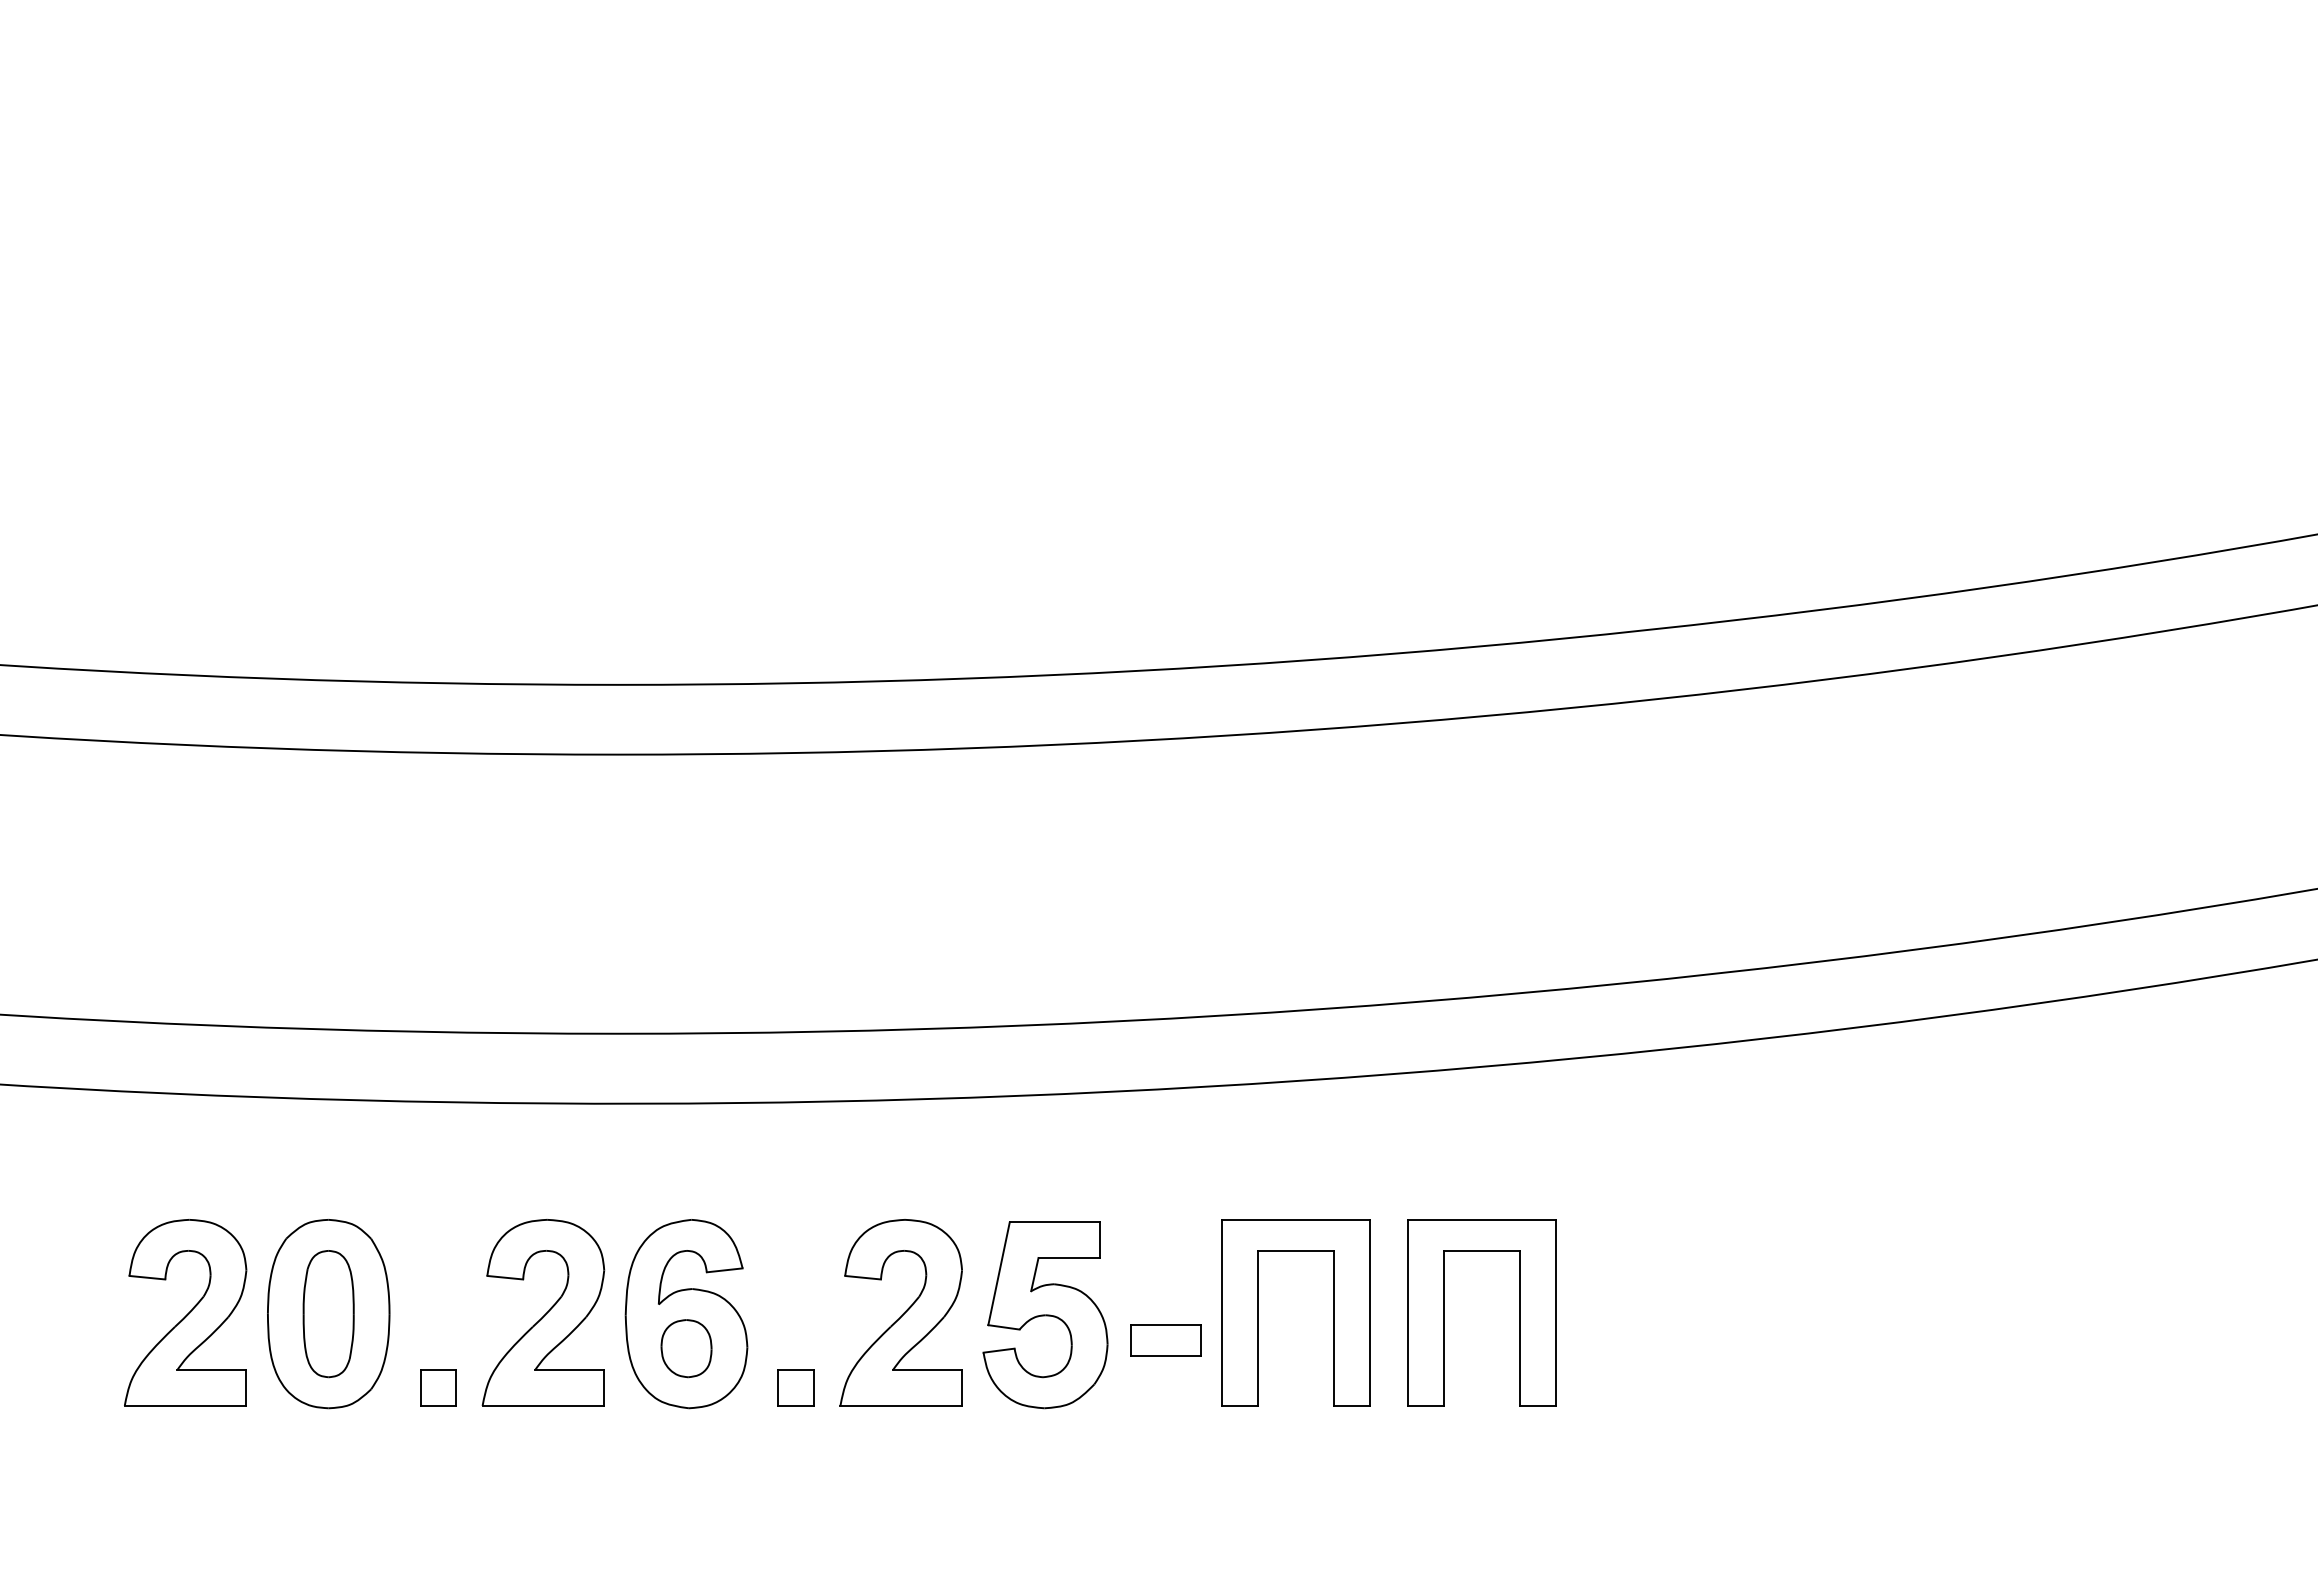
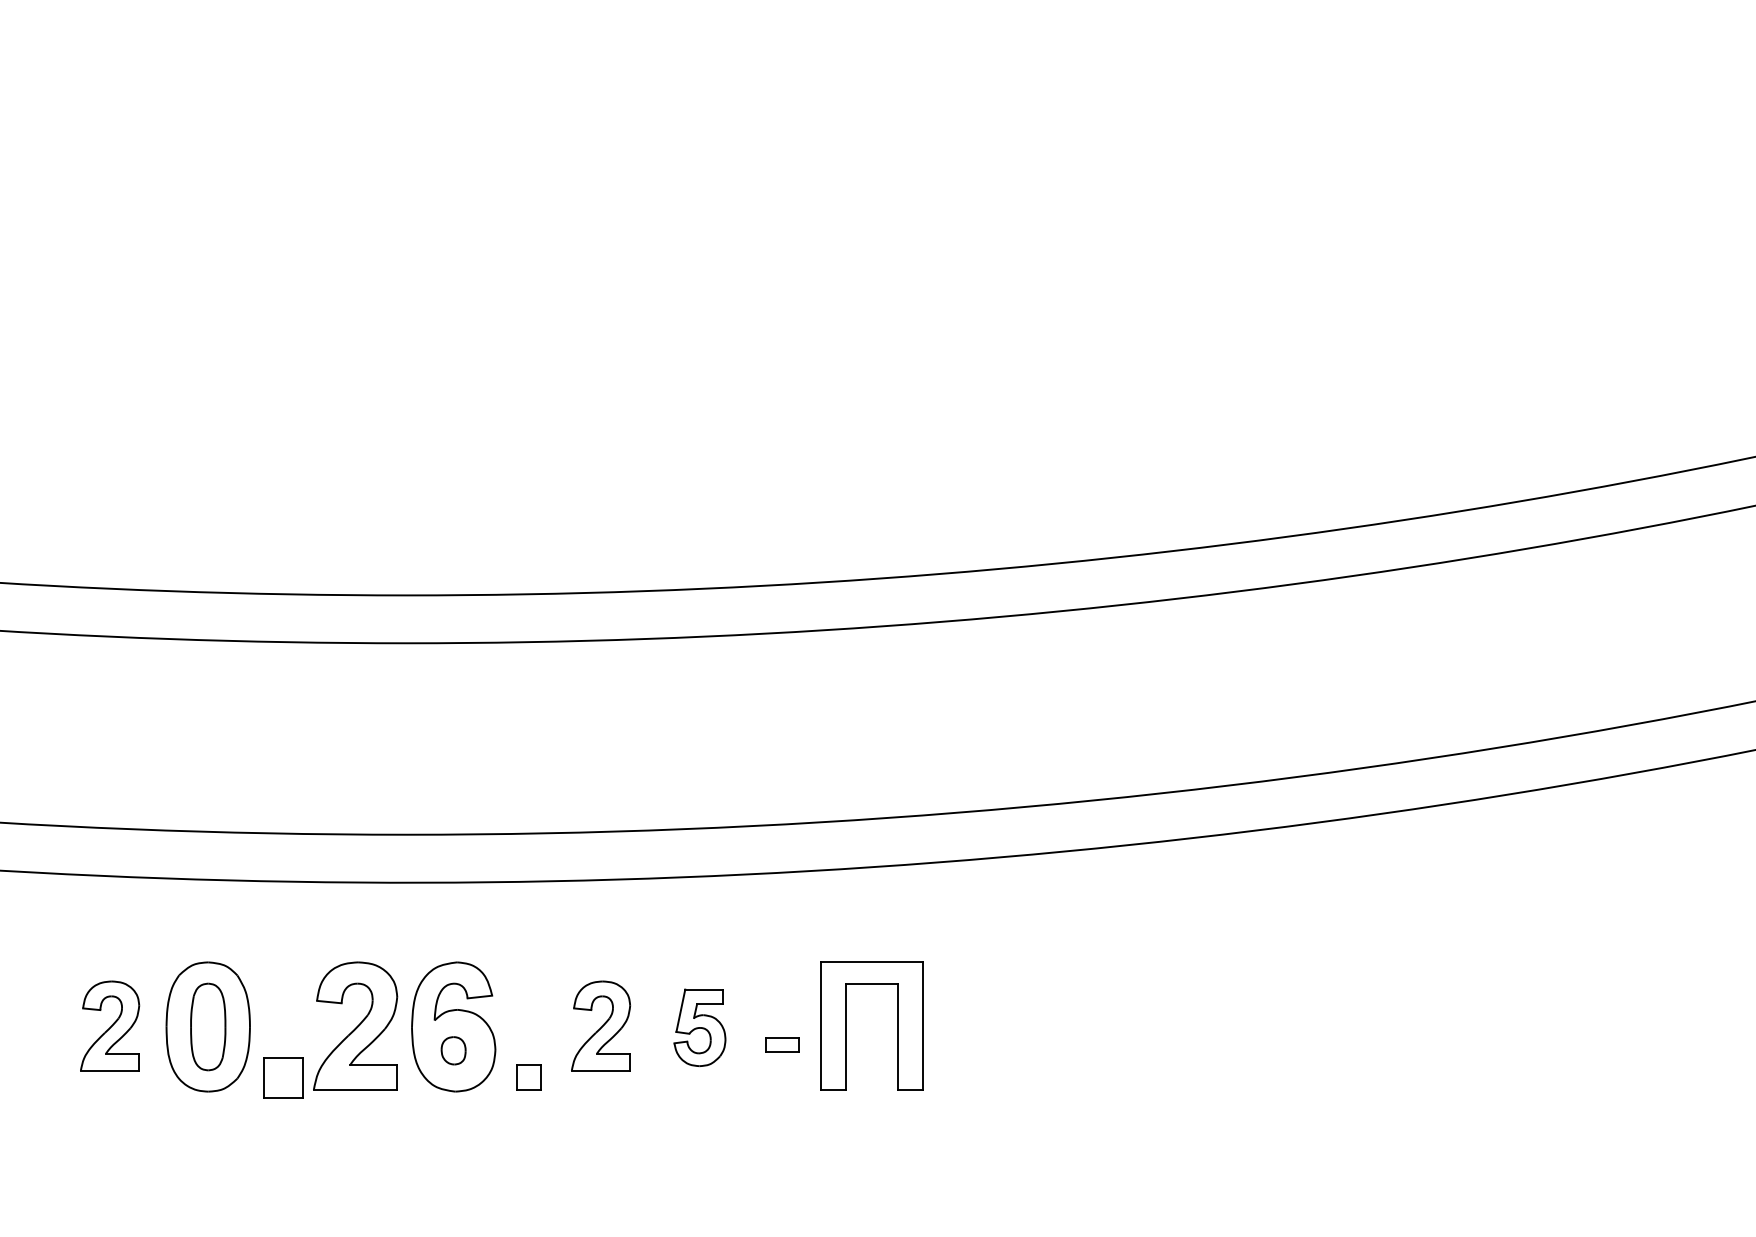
part: (184, 1311) -> (109, 1025), size x0.7
part: (900, 1311) -> (600, 1025), size x0.7
part: (1444, 1311) -> (973, 1025), removed
part: (1044, 1314) -> (699, 1027), size x0.6
part: (1165, 1339) -> (782, 1044), size x0.7
part: (686, 1348) -> (453, 1050), size x0.7
part: (438, 1387) -> (283, 1077), size x1.6

